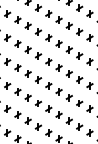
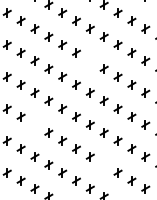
part: (58, 43) -> (89, 60), removed
part: (17, 91) -> (34, 124), removed
part: (68, 121) -> (103, 164), removed

